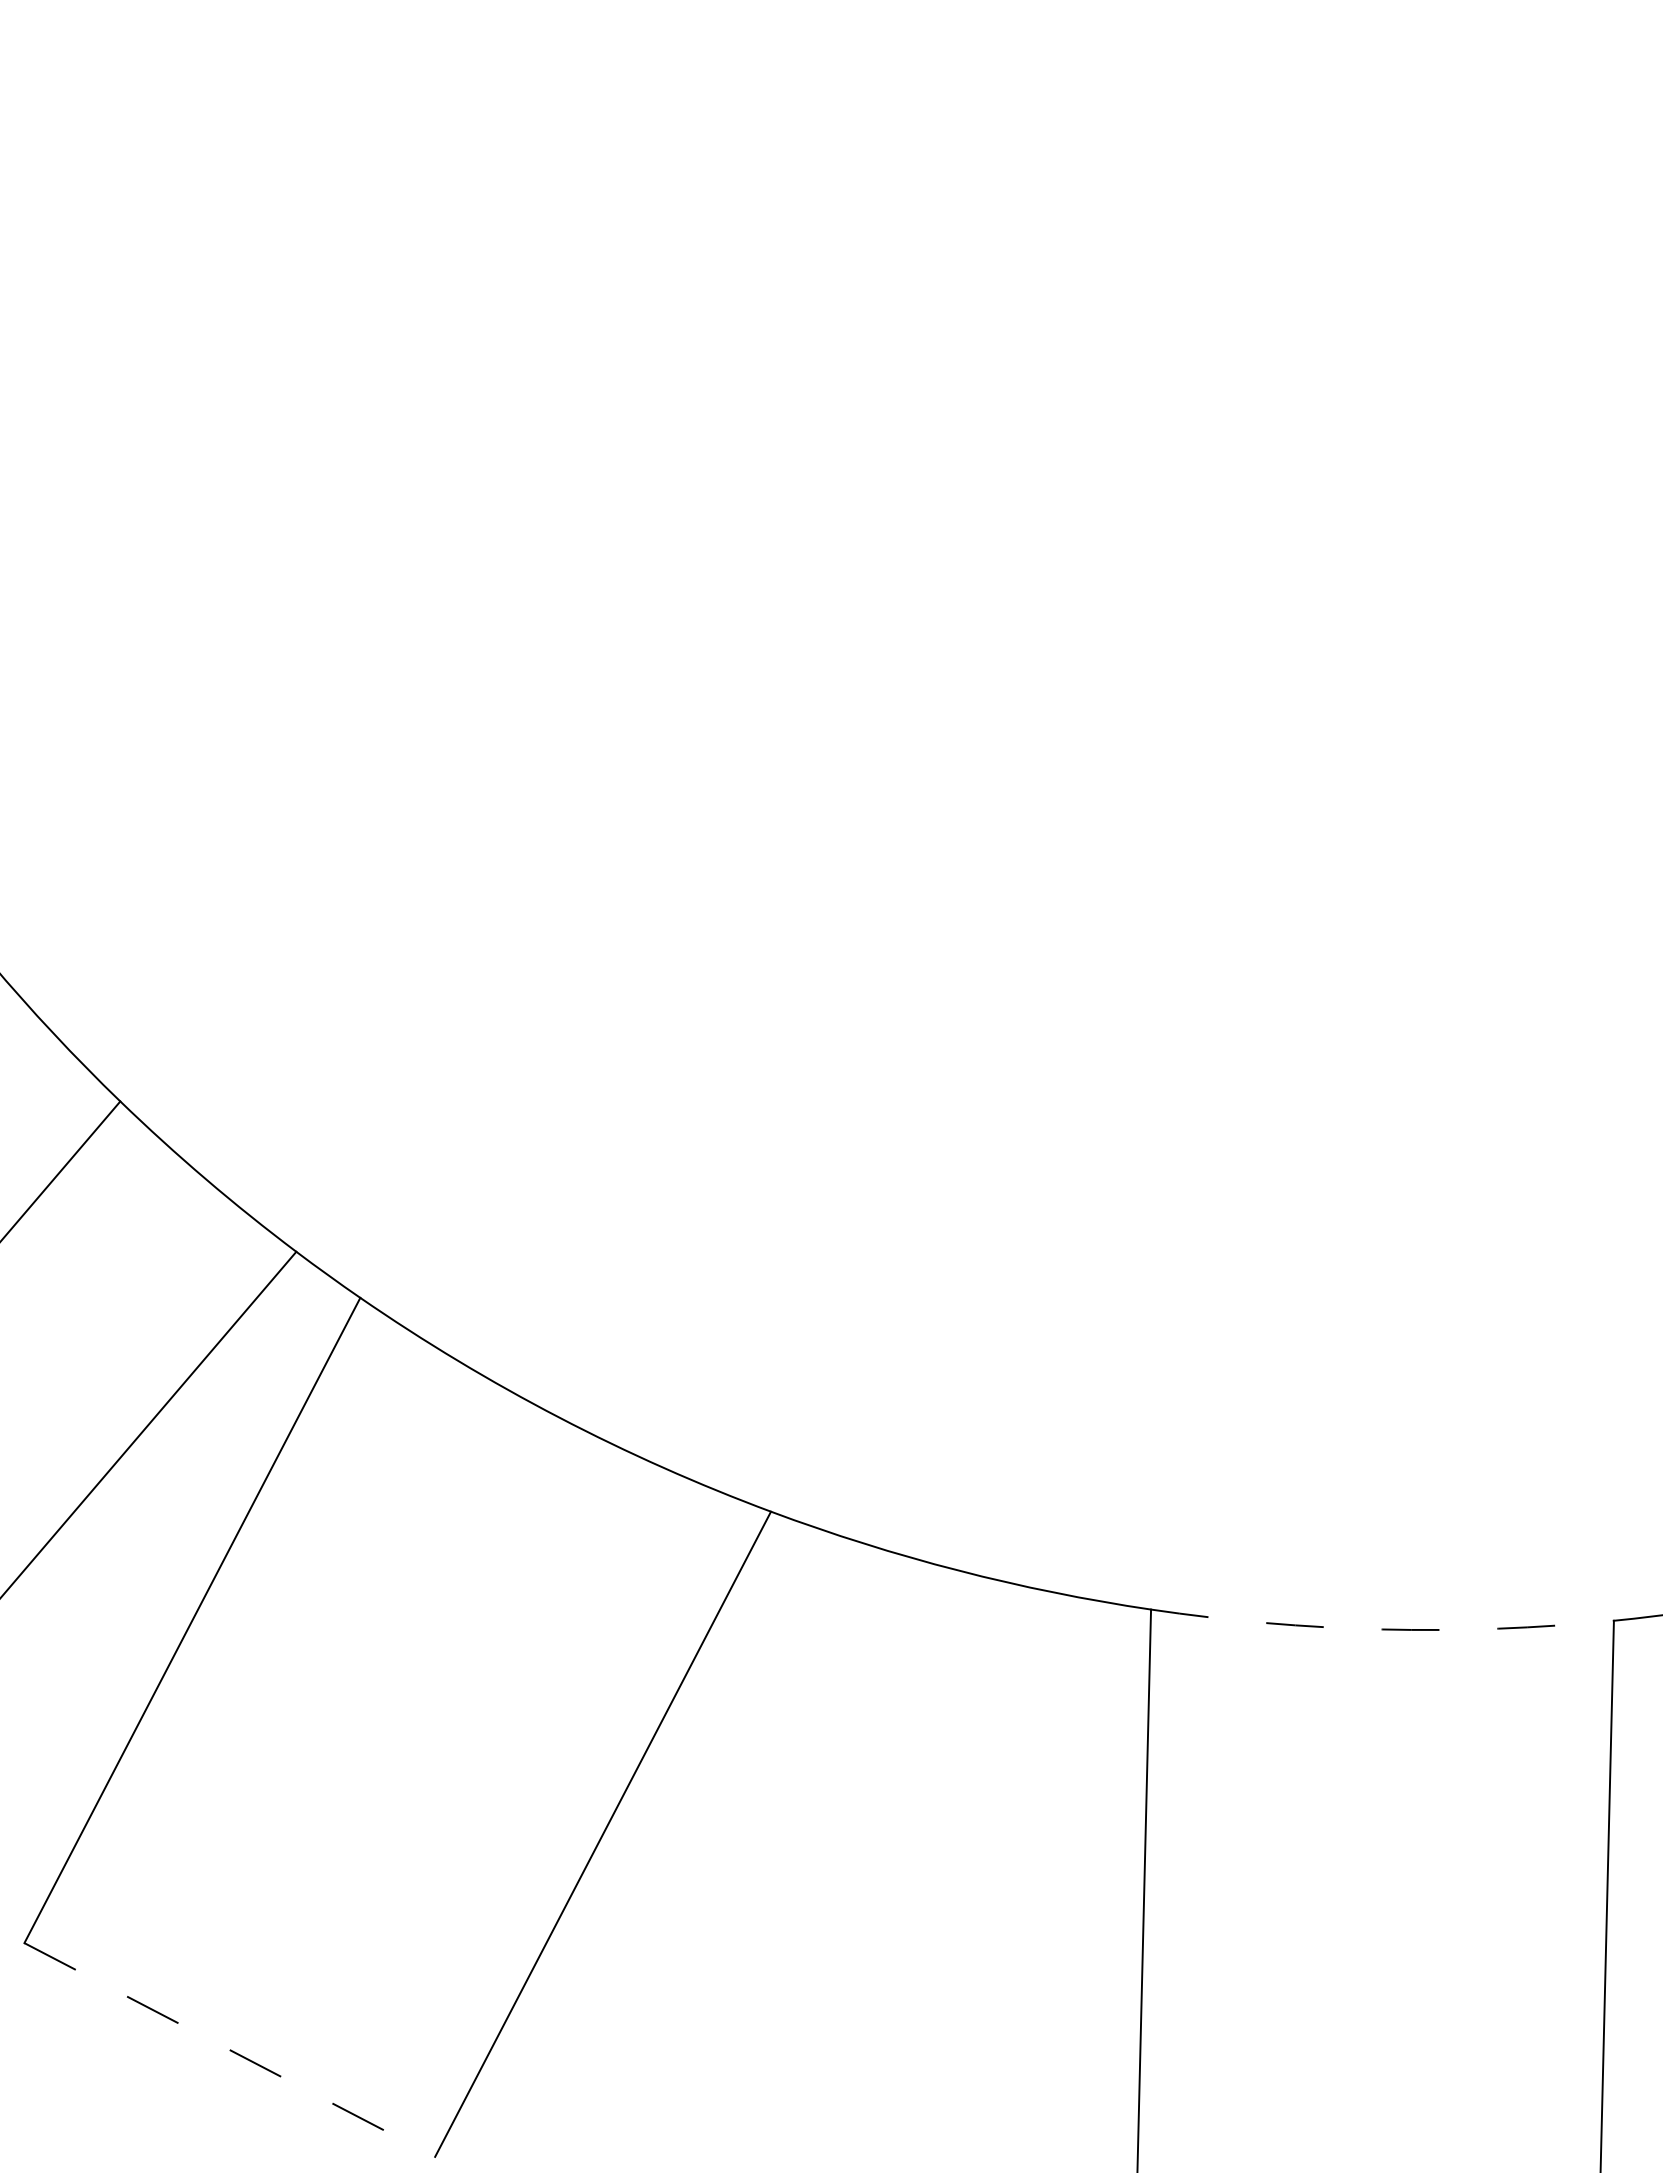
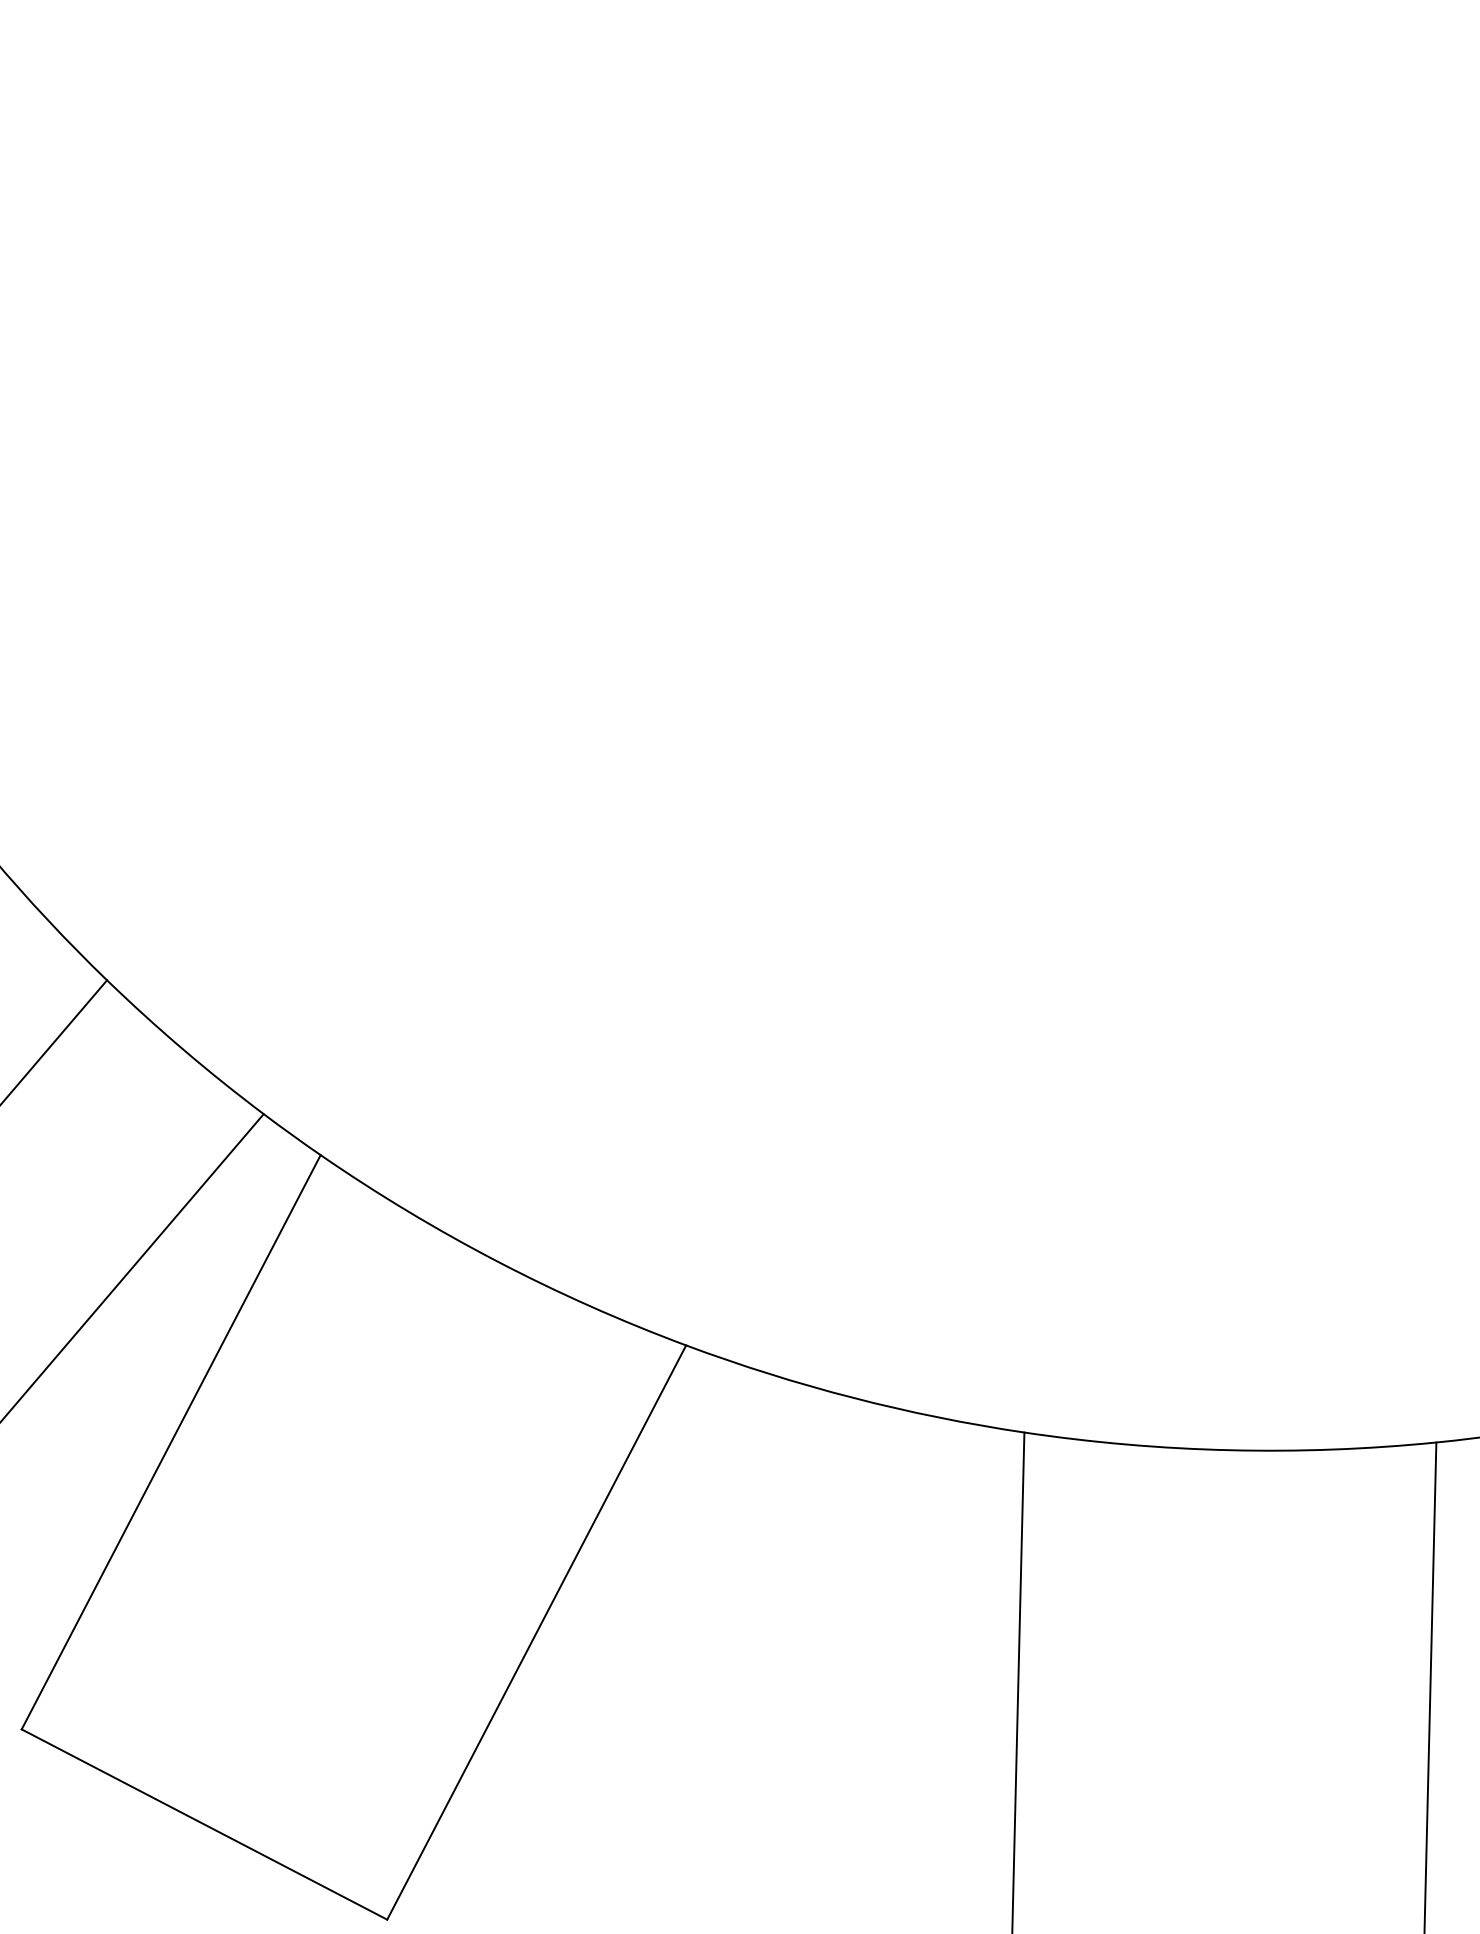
arc: (1382, 1629) -> (1230, 1450), dashed -> solid
line: (230, 2050) -> (205, 1824), dashed -> solid

